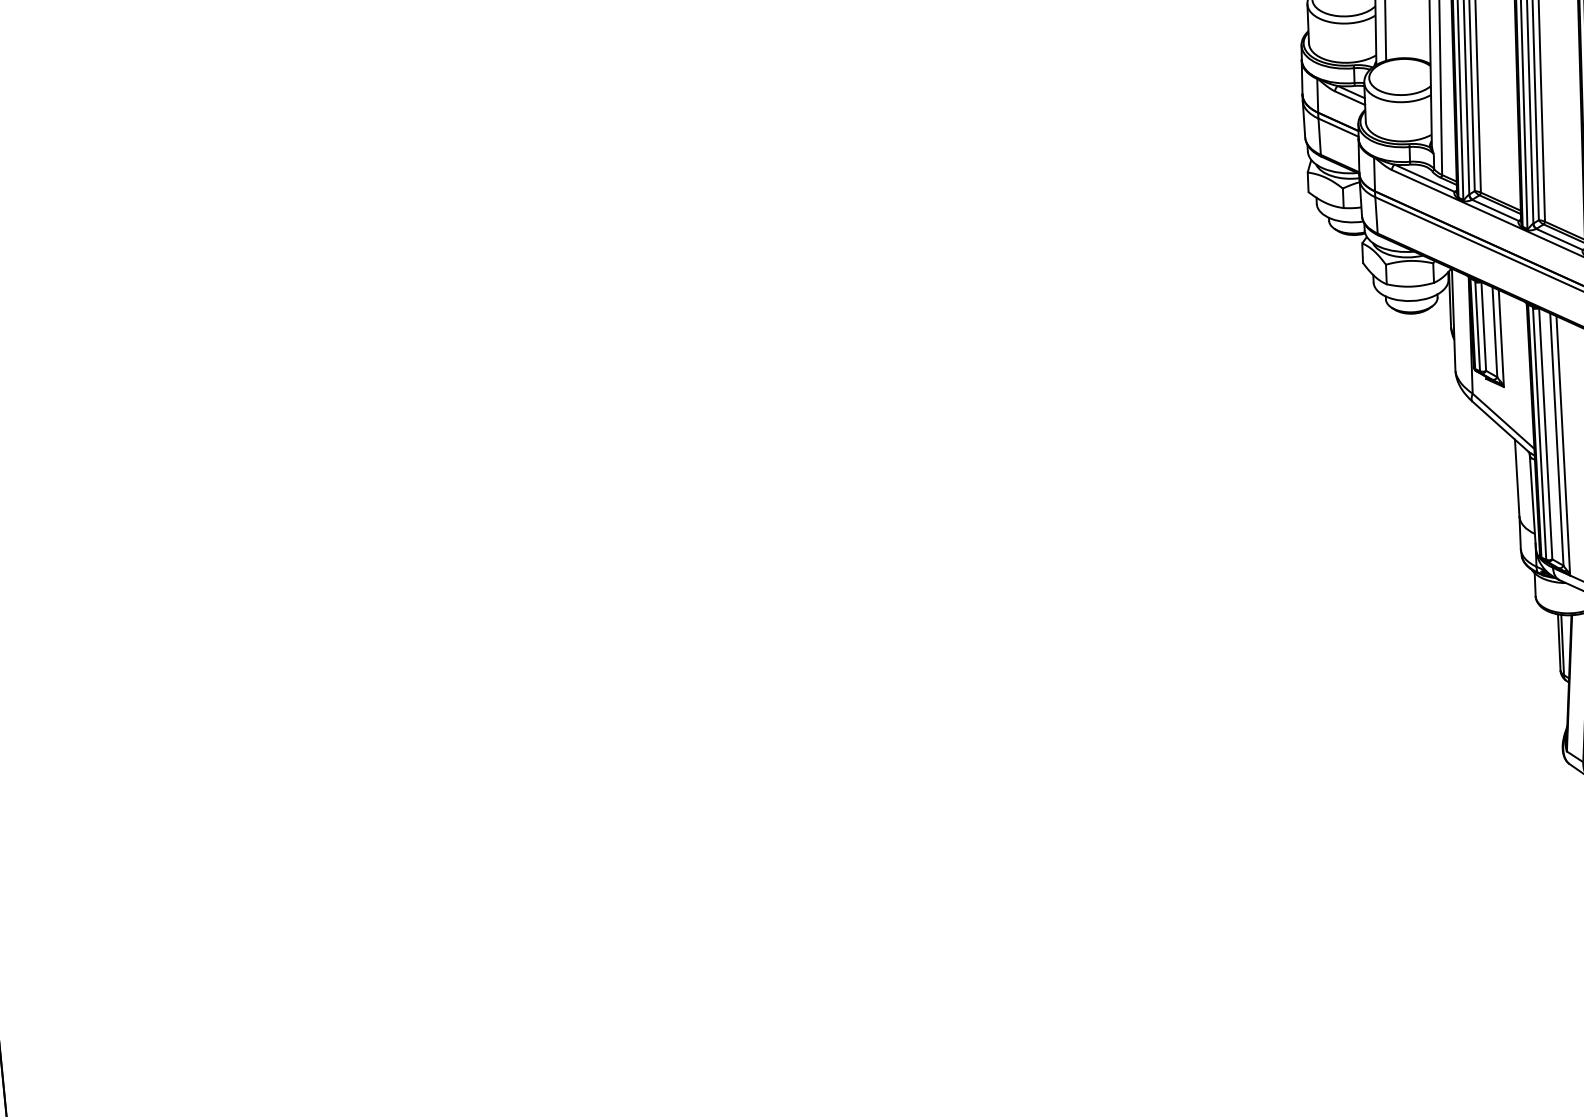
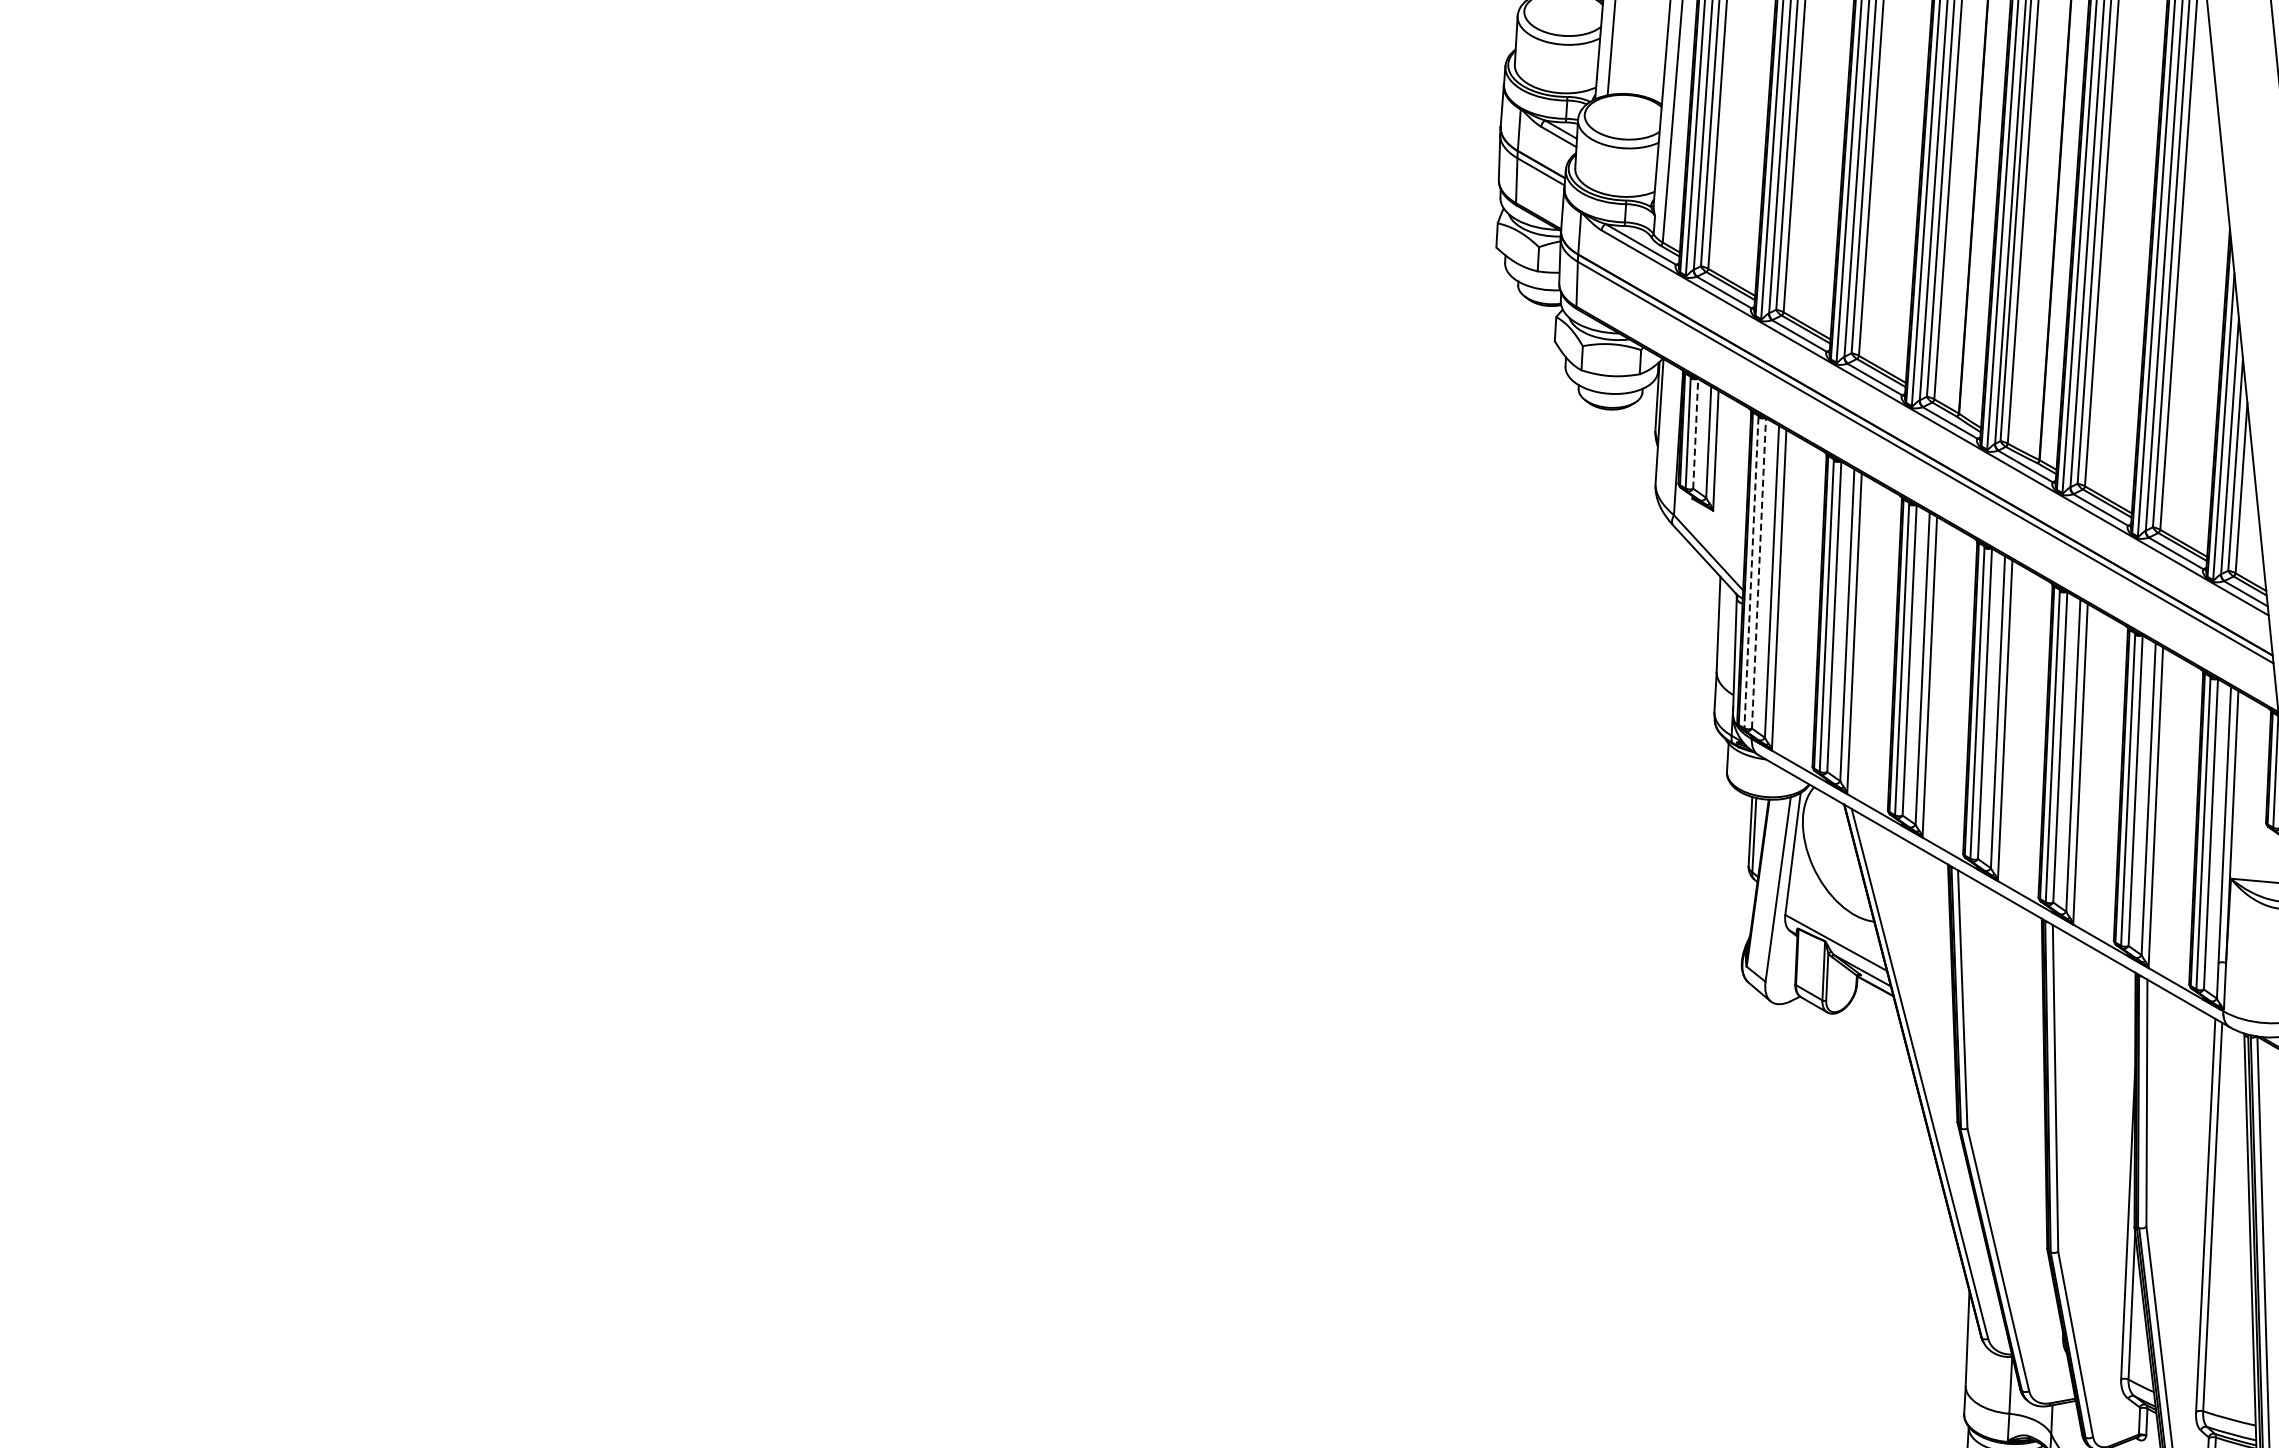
line: (1483, 326) -> (1695, 433), solid -> dashed
line: (1539, 433) -> (1751, 572), solid -> dashed
line: (1546, 433) -> (1759, 572), solid -> dashed

